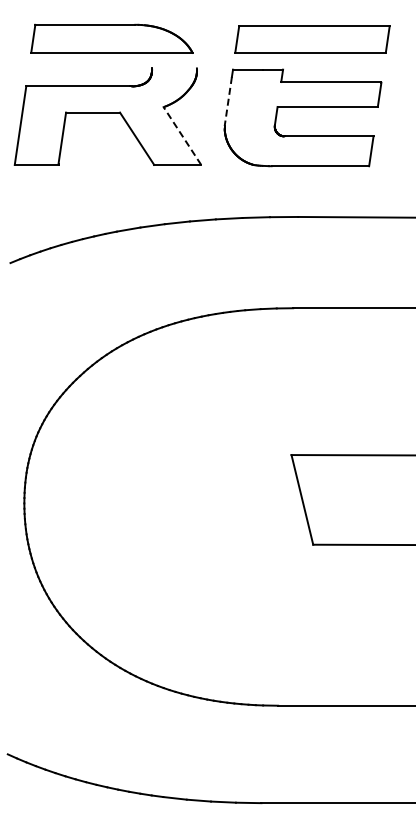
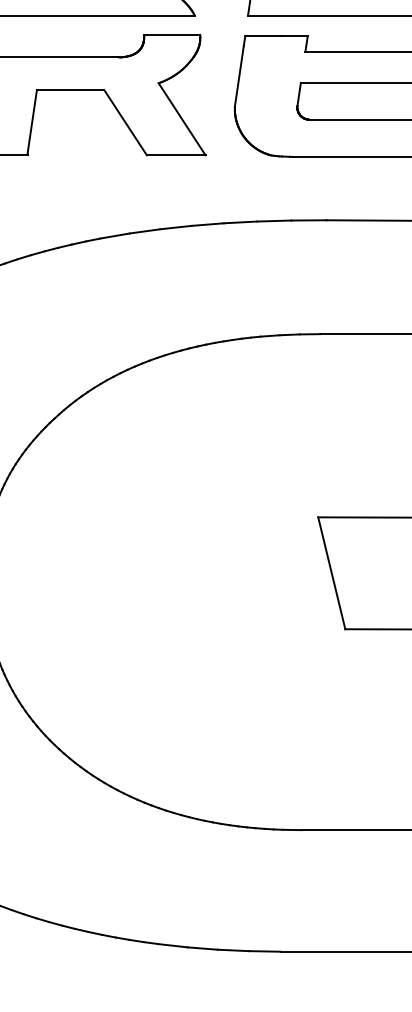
line: (174, 68) -> (172, 35), added
line: (228, 101) -> (239, 76), dashed -> solid
line: (182, 135) -> (182, 118), dashed -> solid

